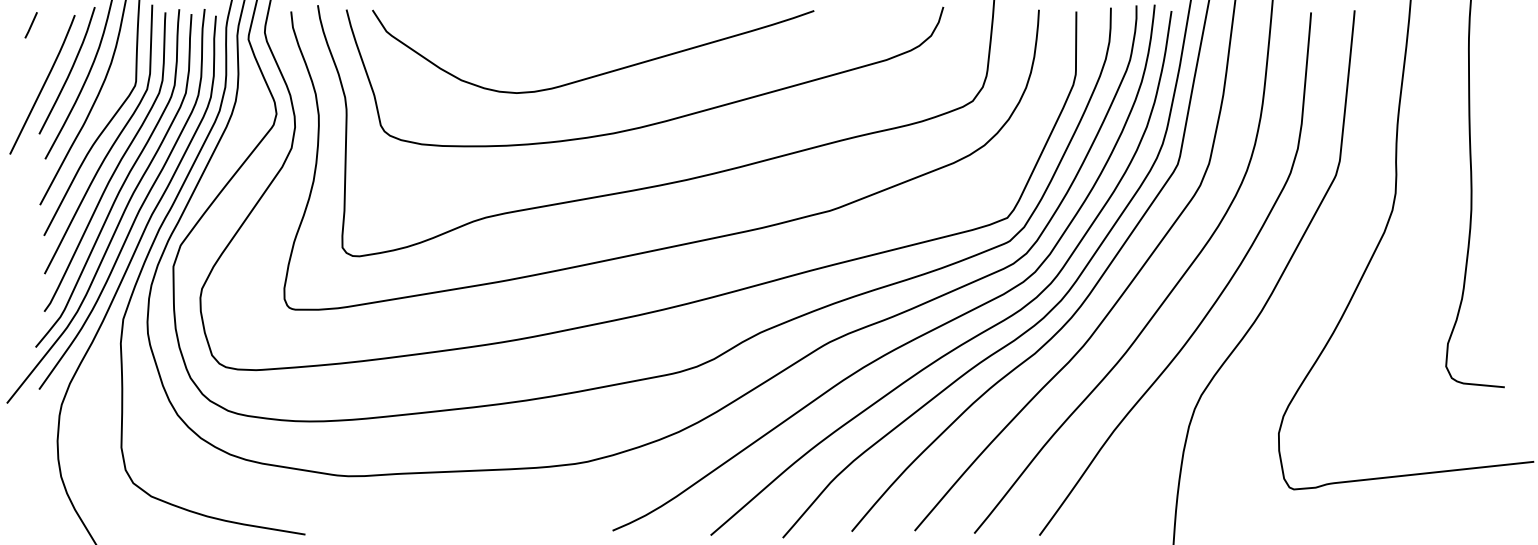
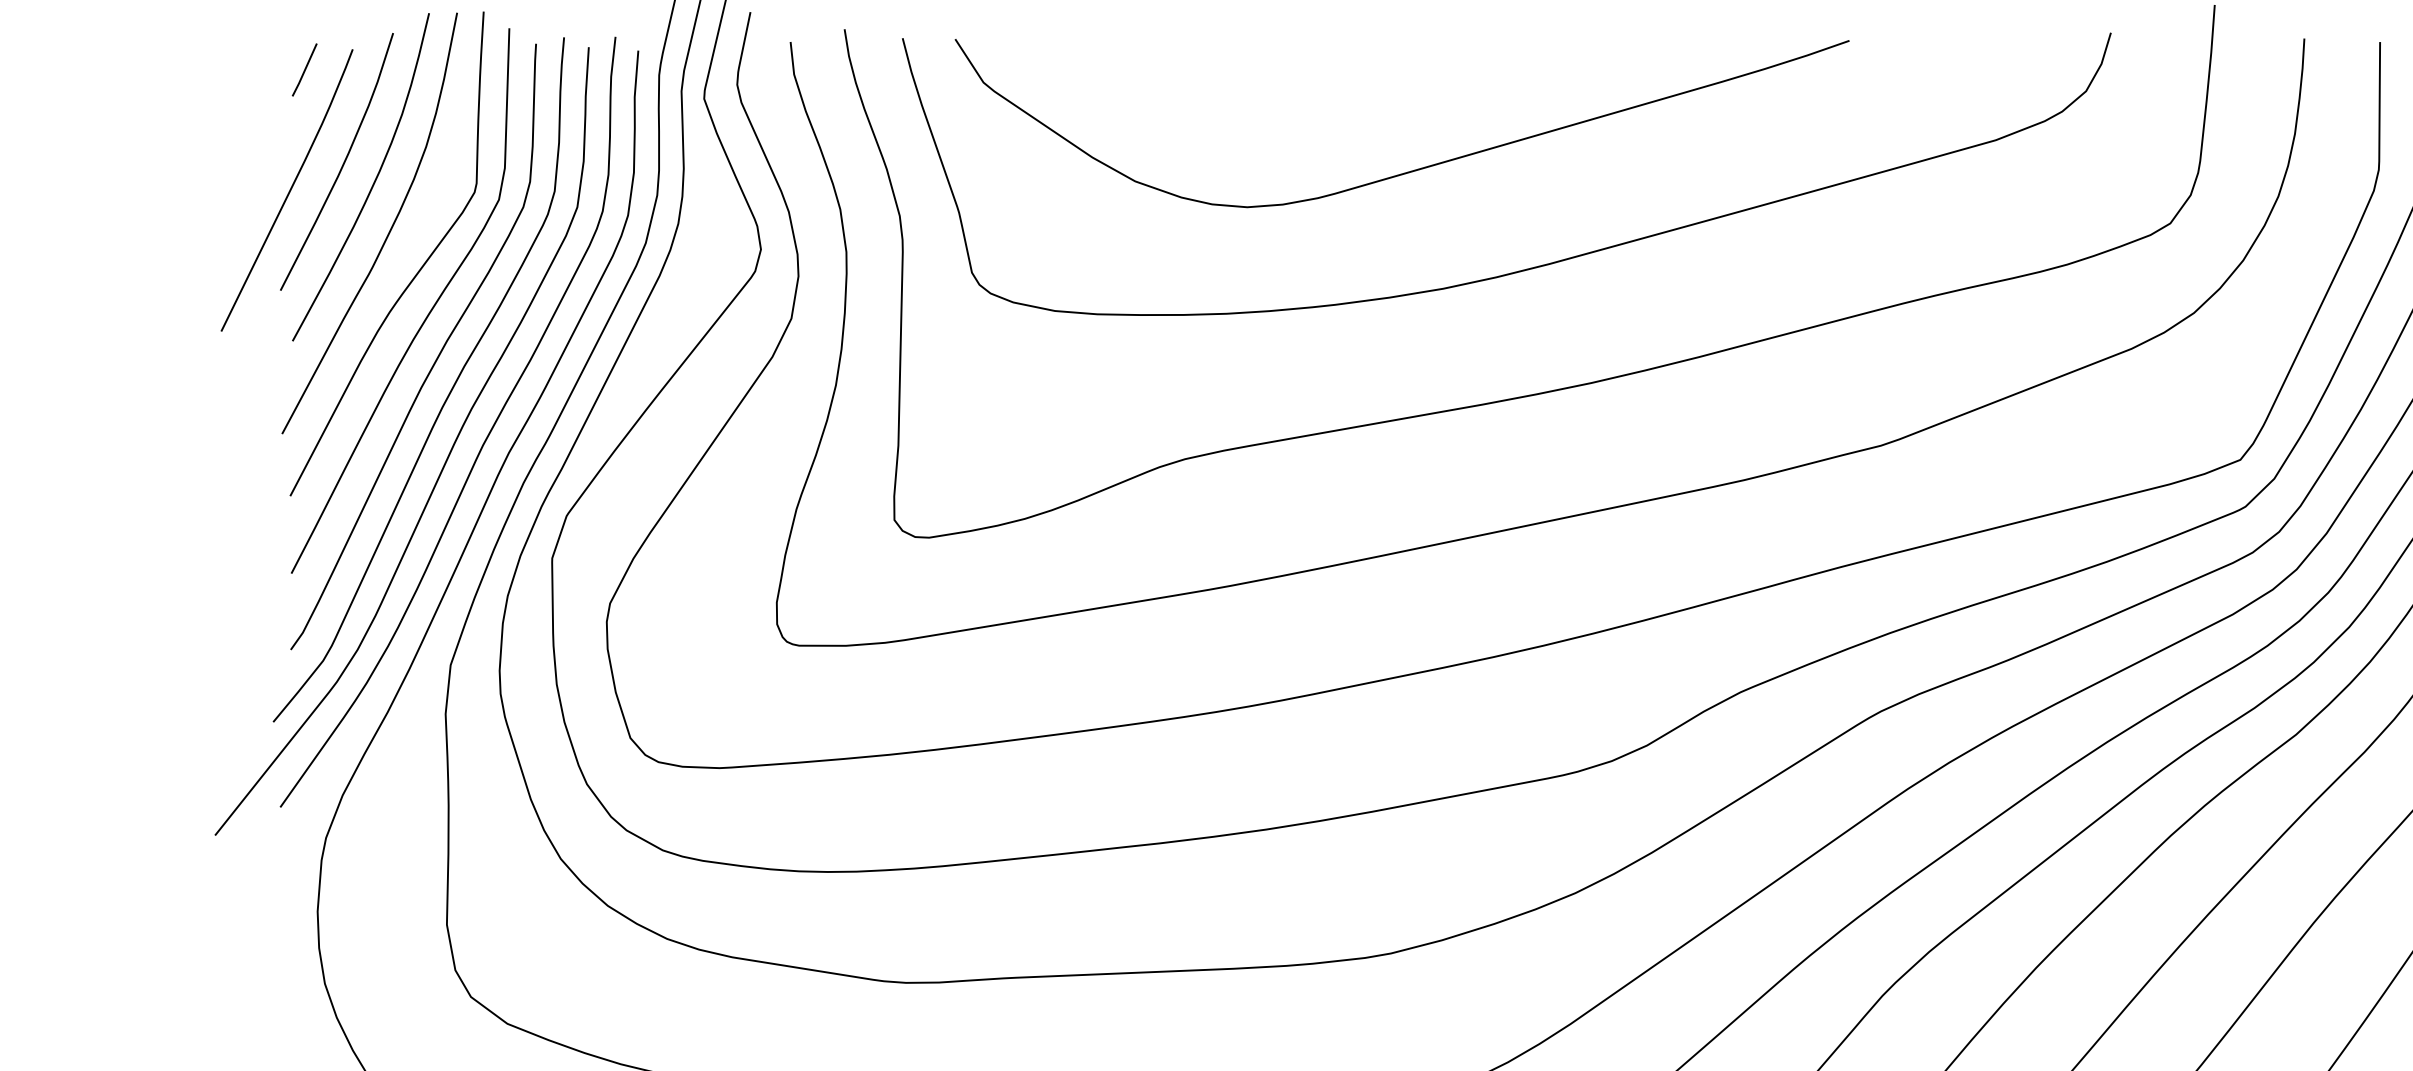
line: (30, 25) -> (303, 70), moved

